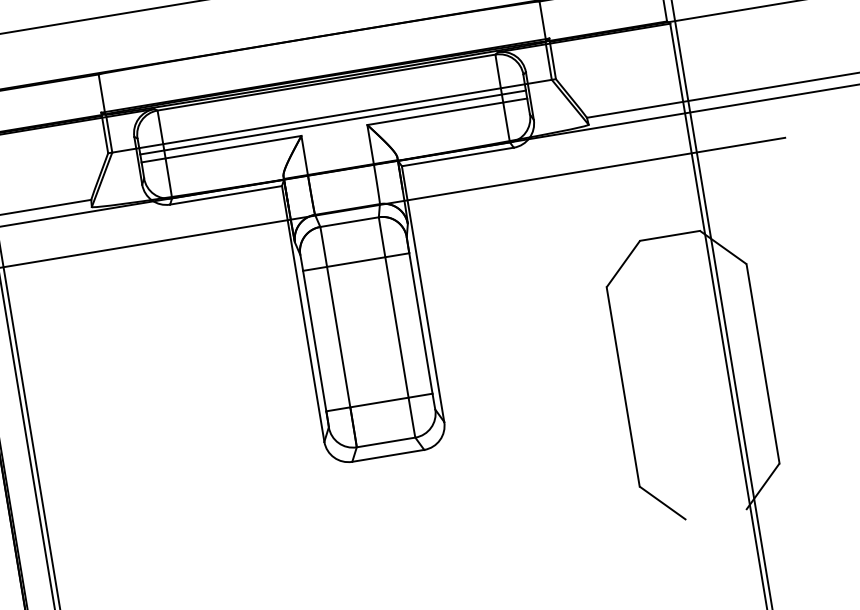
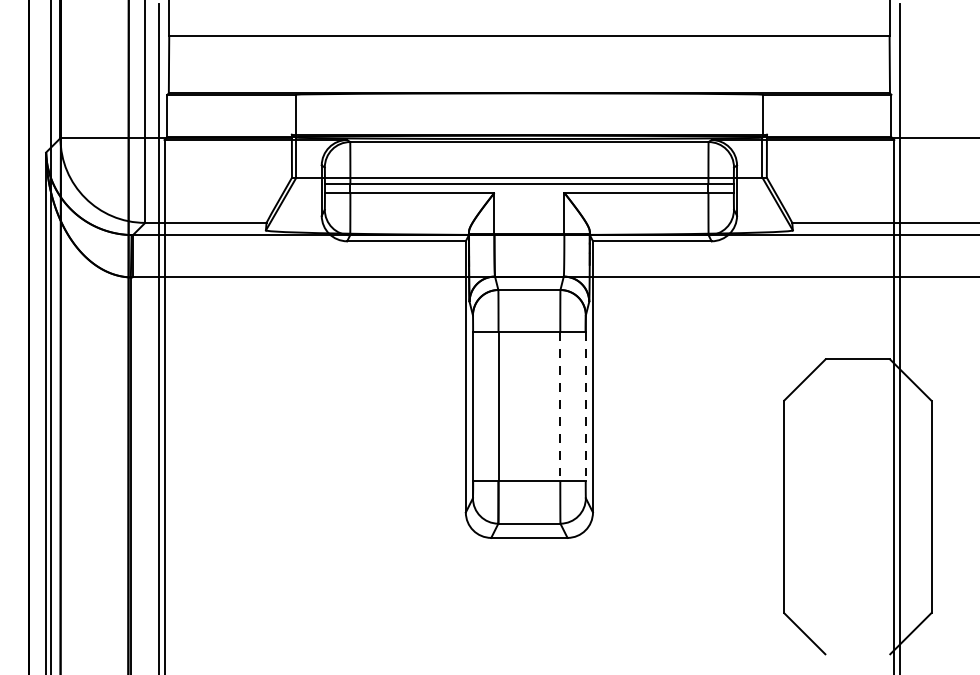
line: (420, 324) -> (585, 407), solid -> dashed
line: (397, 328) -> (560, 407), solid -> dashed

